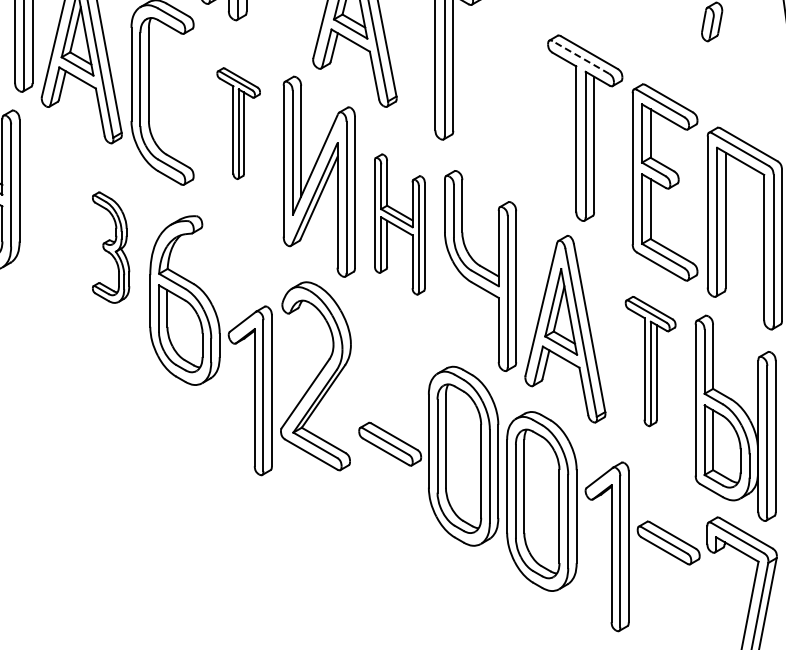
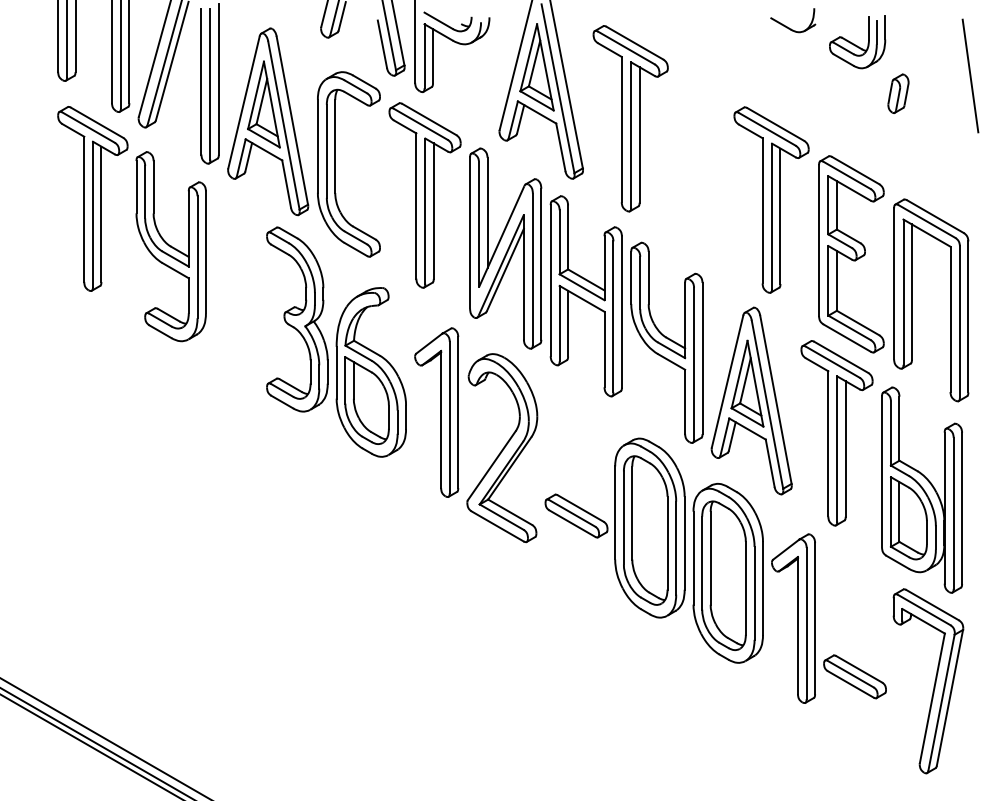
line: (581, 57) -> (767, 129), dashed -> solid
part: (238, 123) -> (424, 195), size x1.67
part: (399, 224) -> (585, 296), size x1.43
part: (111, 247) -> (297, 319), size x1.67
part: (650, 361) -> (836, 433), size x1.43
part: (250, 390) -> (436, 412), moved
part: (668, 542) -> (854, 676), moved

